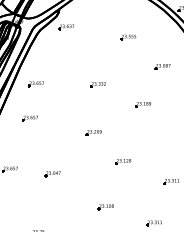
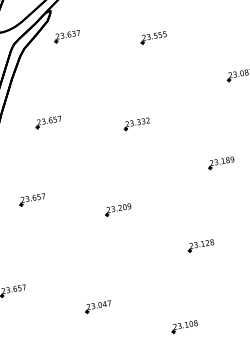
part: (128, 37) -> (153, 37), moved
part: (35, 84) -> (47, 123), moved
part: (143, 104) -> (221, 162), moved
part: (93, 132) -> (117, 209), moved
part: (52, 174) -> (97, 307), moved

